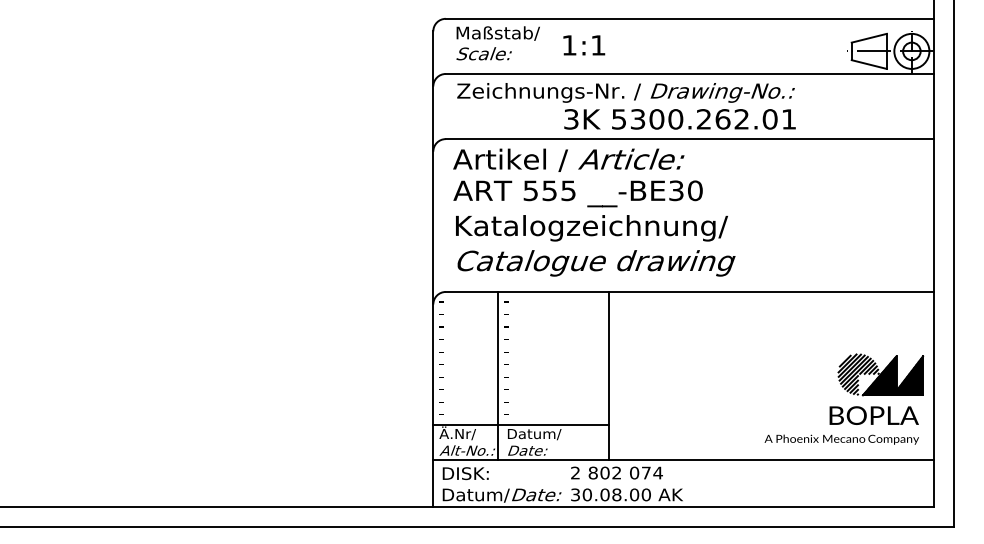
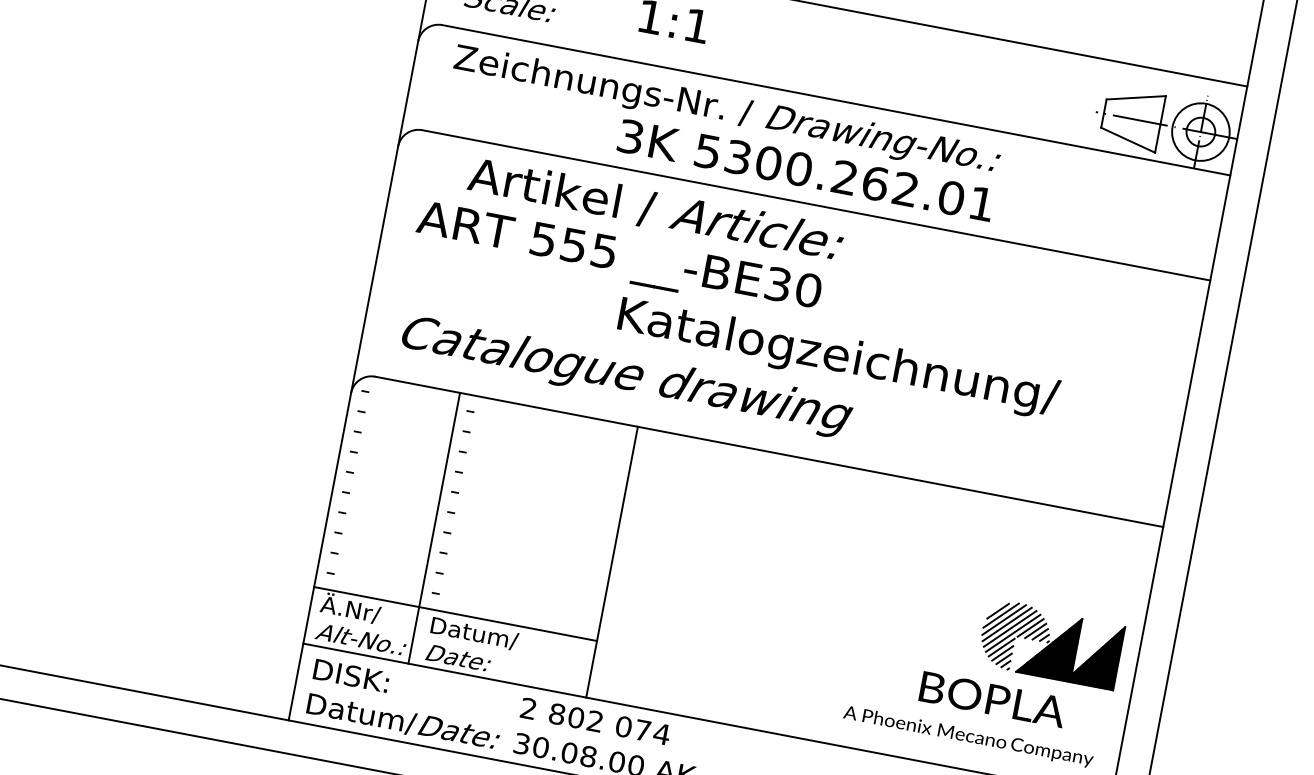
text: (568, 159) -> (655, 208), moved
text: (591, 228) -> (837, 358), moved
text: (873, 415) -> (991, 699), moved

